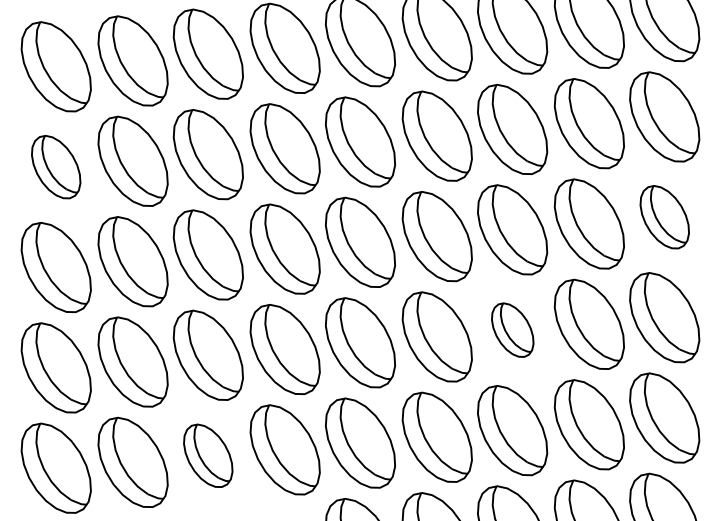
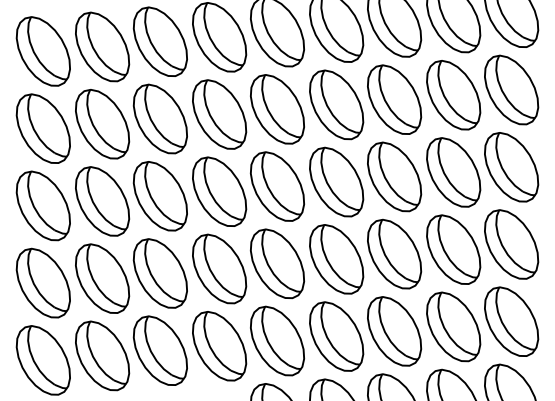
part: (55, 166) -> (42, 128), size x1.43
part: (664, 216) -> (511, 166), size x1.43
part: (512, 329) -> (394, 253), size x1.67
part: (207, 455) -> (159, 350), size x1.43

